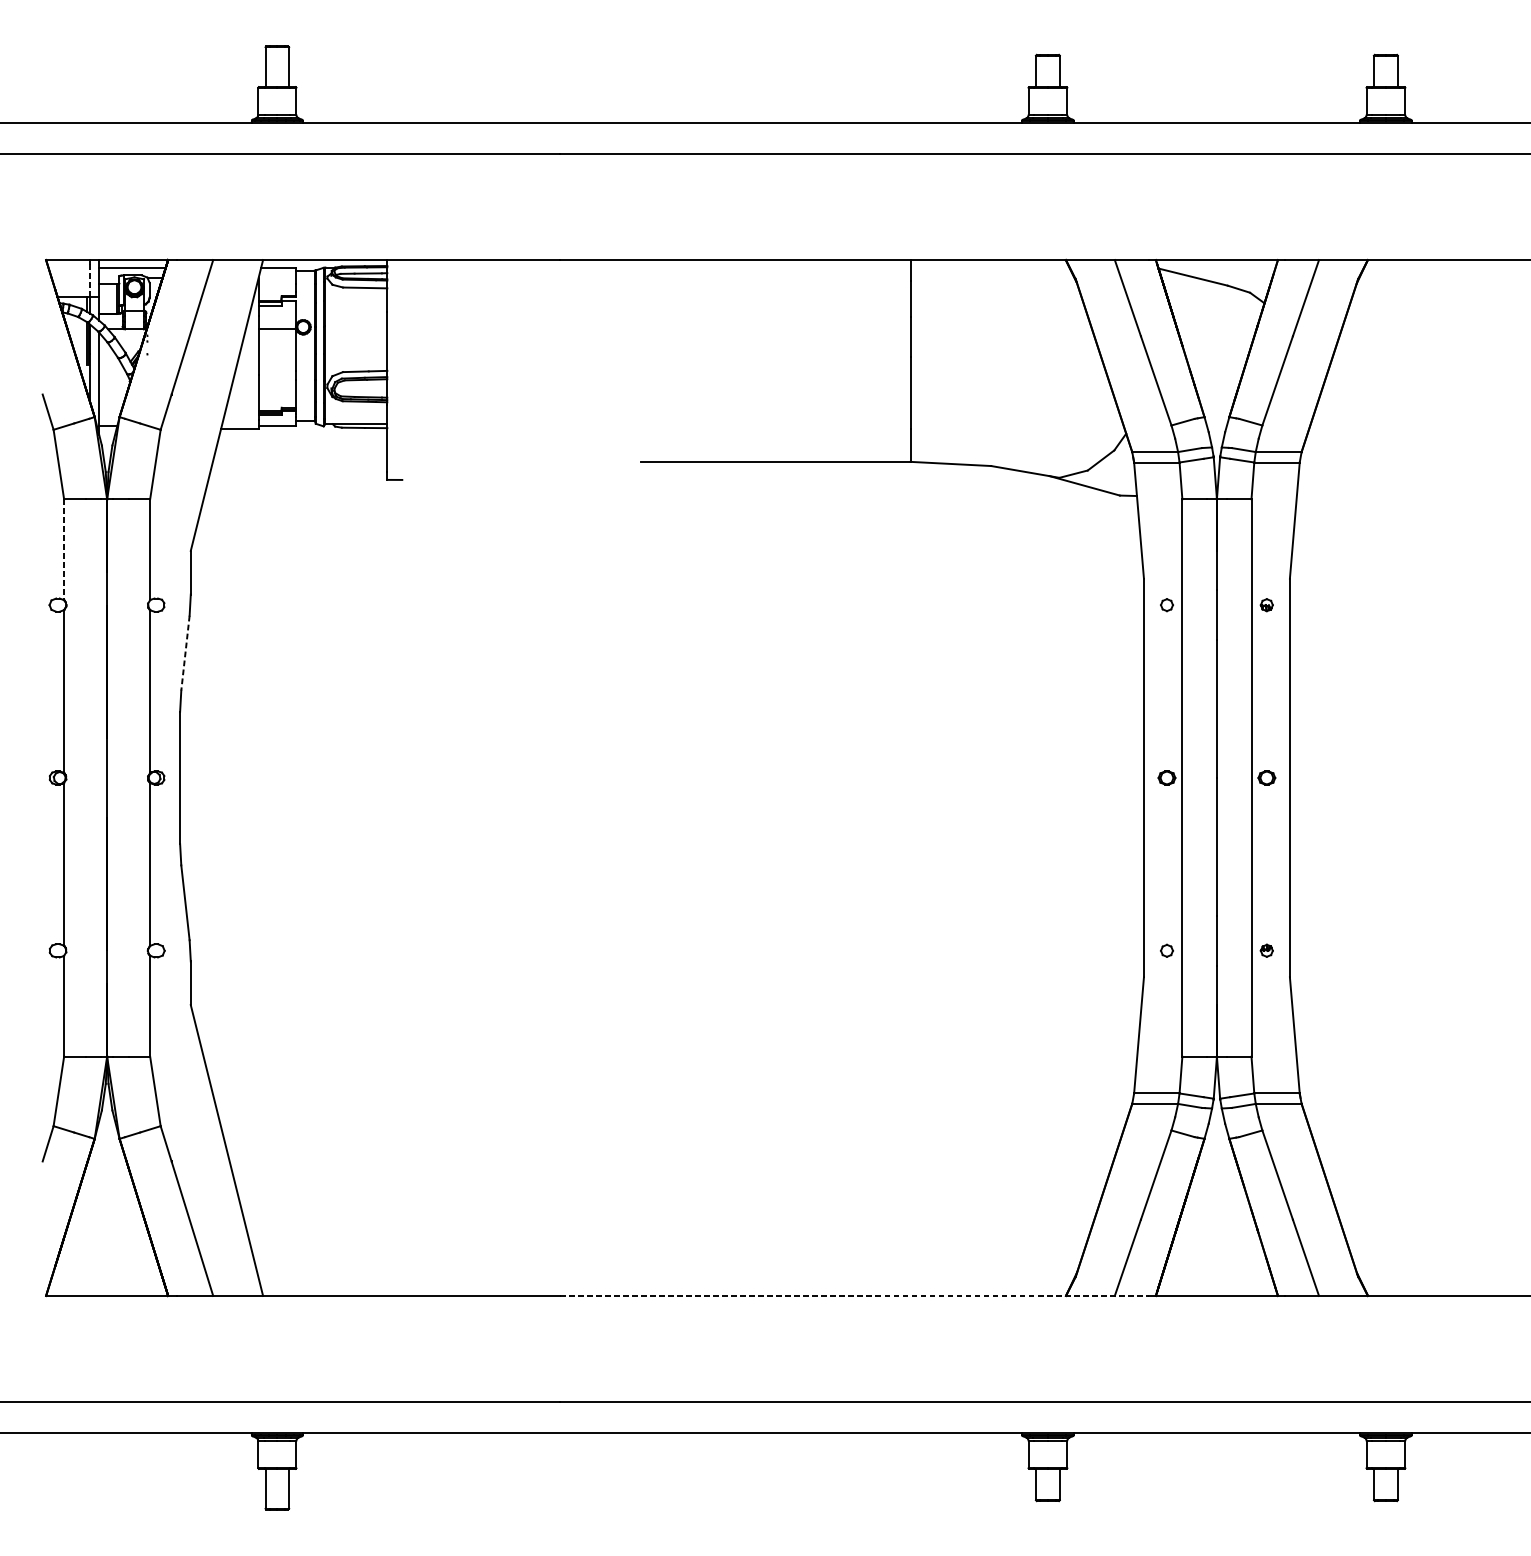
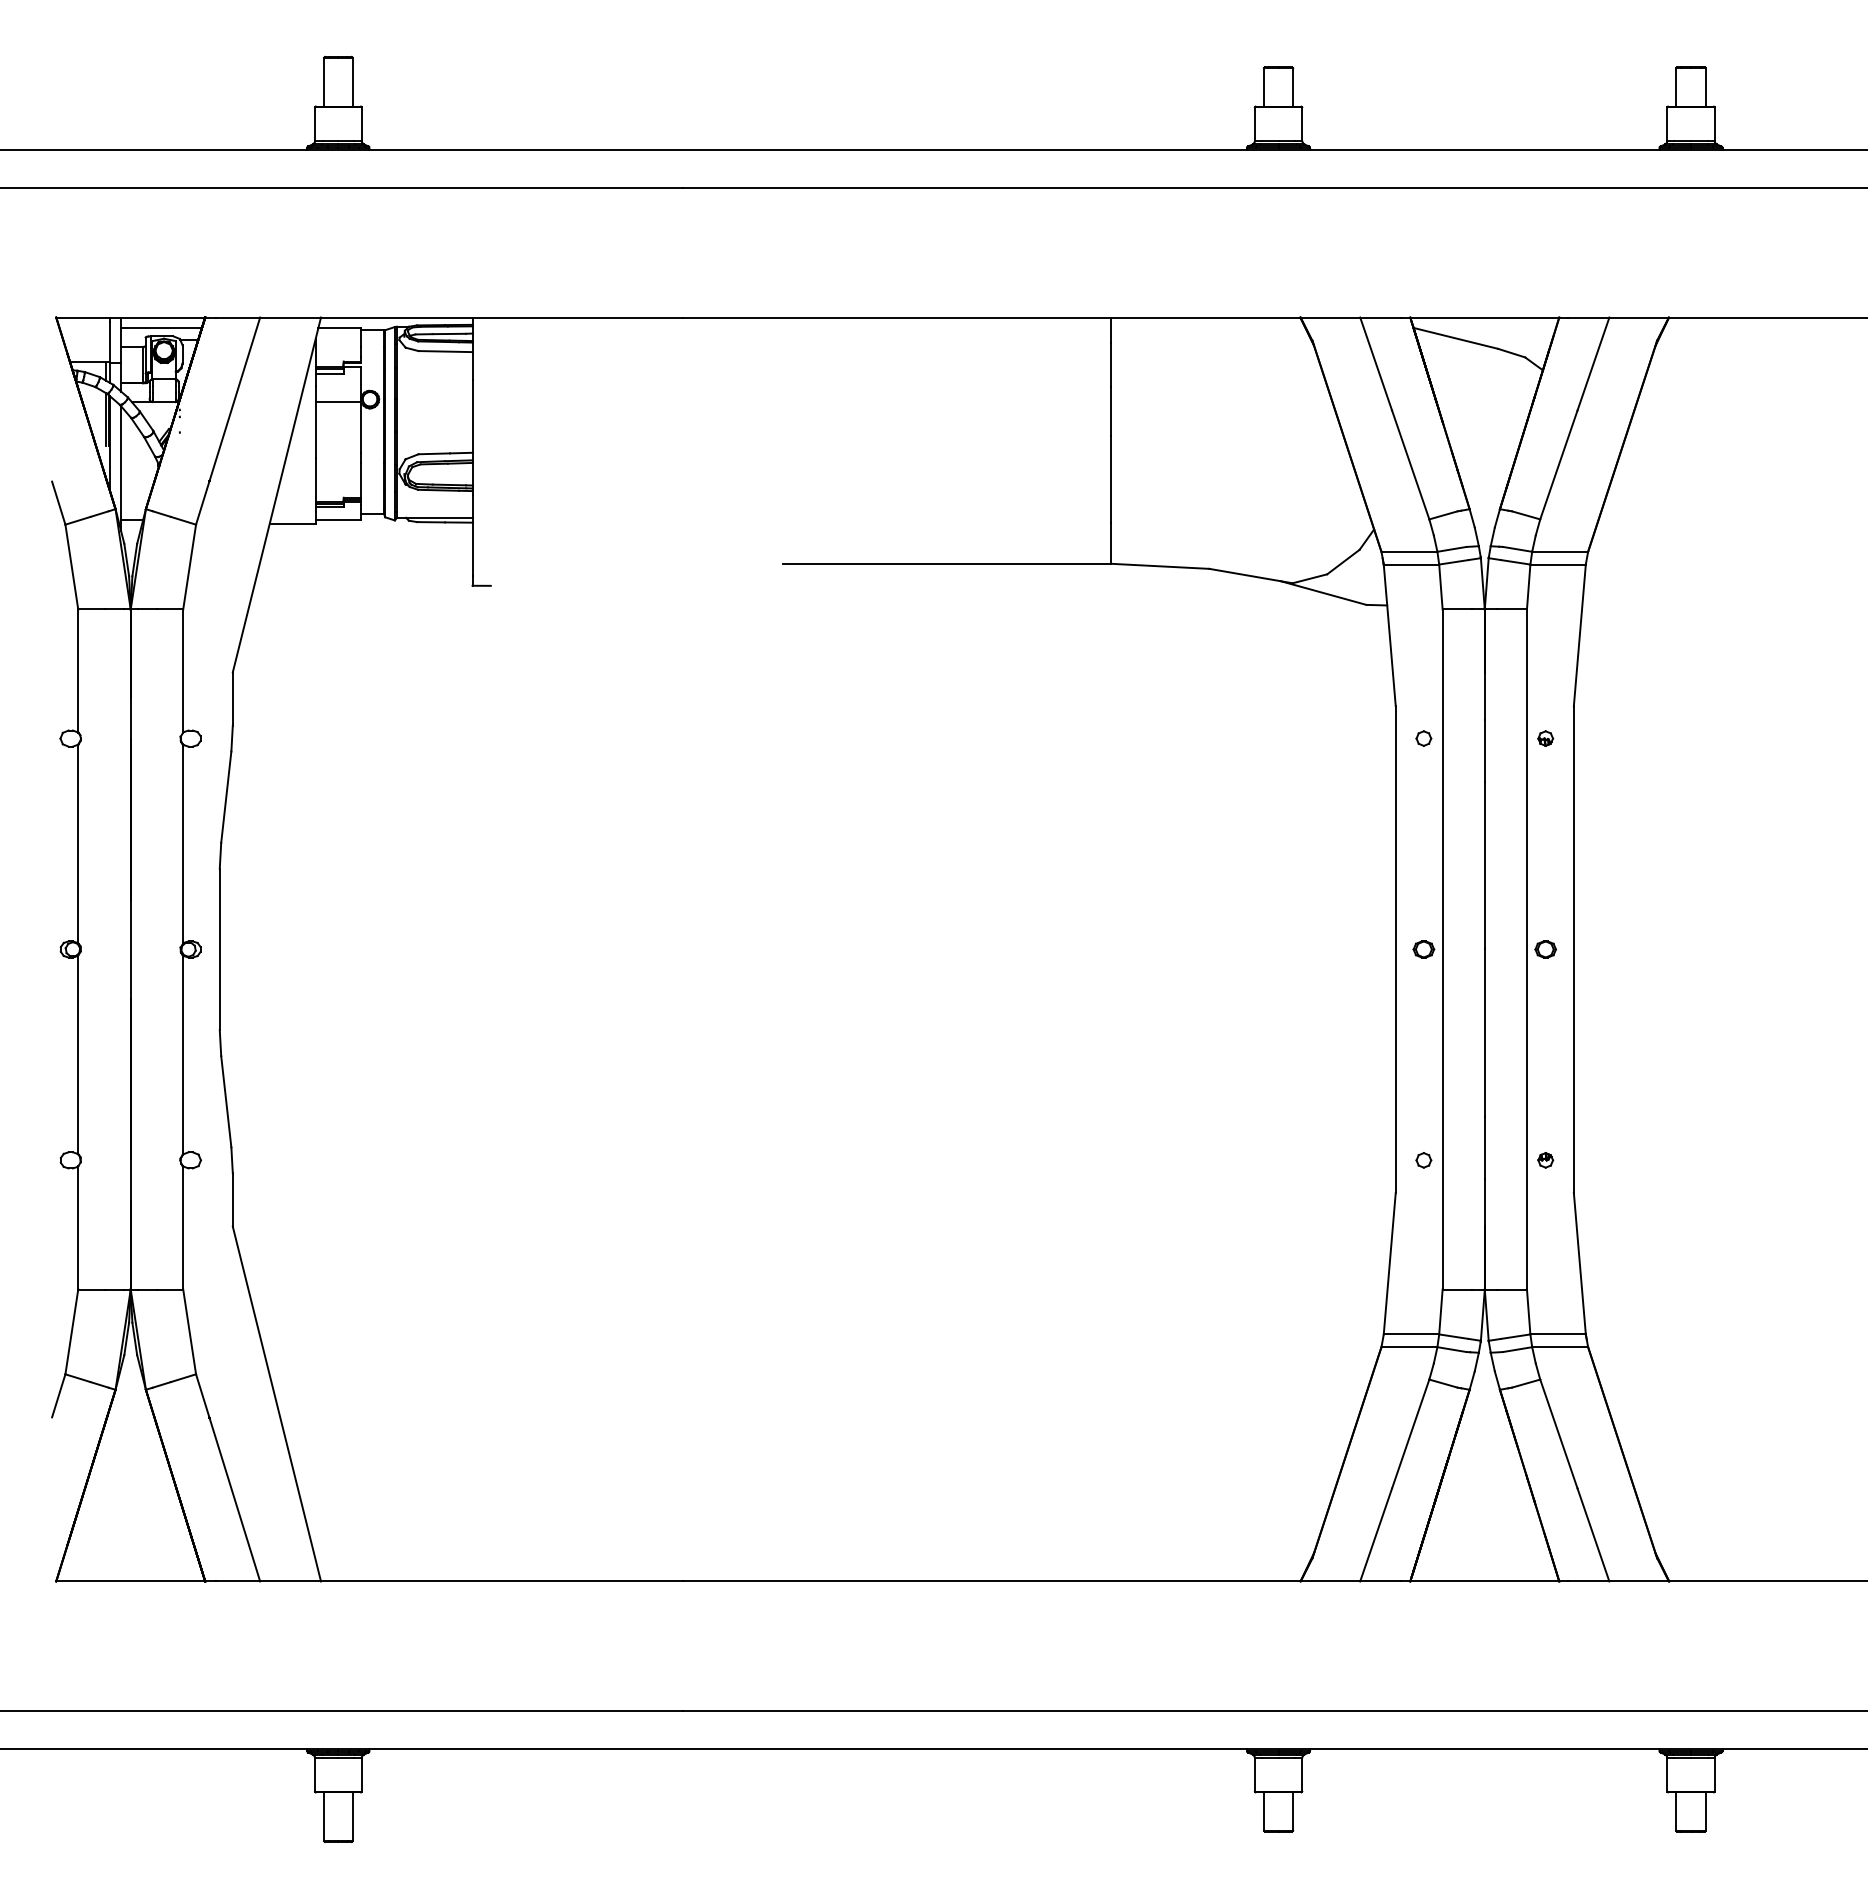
line: (90, 280) -> (110, 342), dashed -> solid
line: (64, 550) -> (78, 671), dashed -> solid
line: (185, 653) -> (226, 797), dashed -> solid
line: (854, 1295) -> (1042, 1581), dashed -> solid

